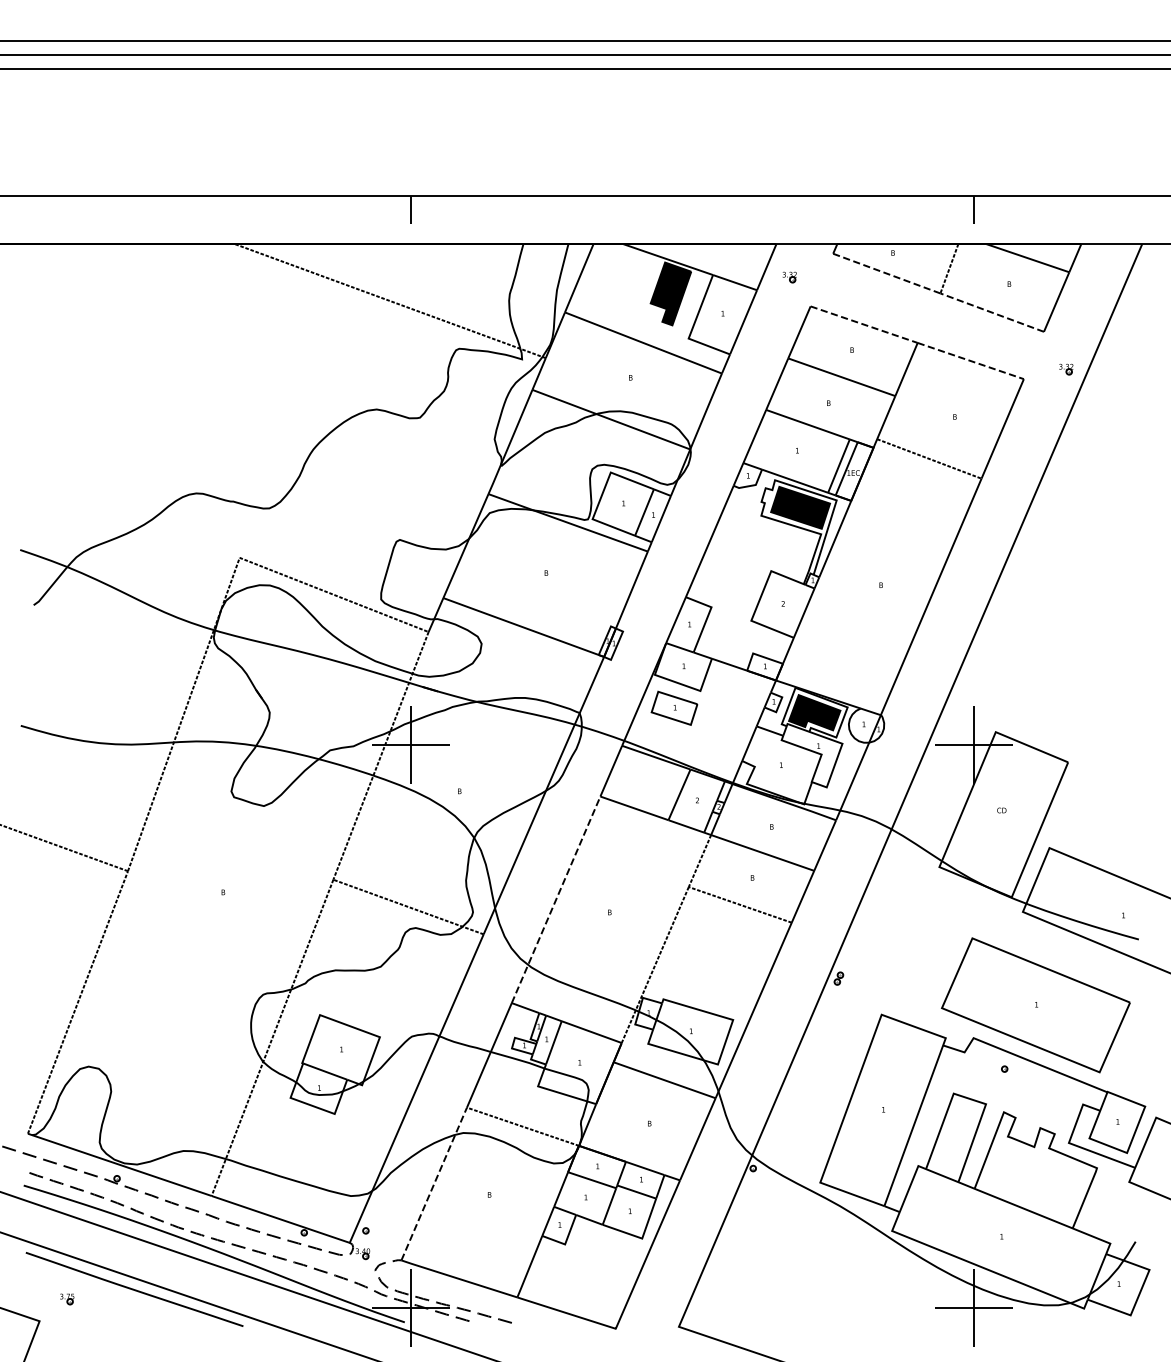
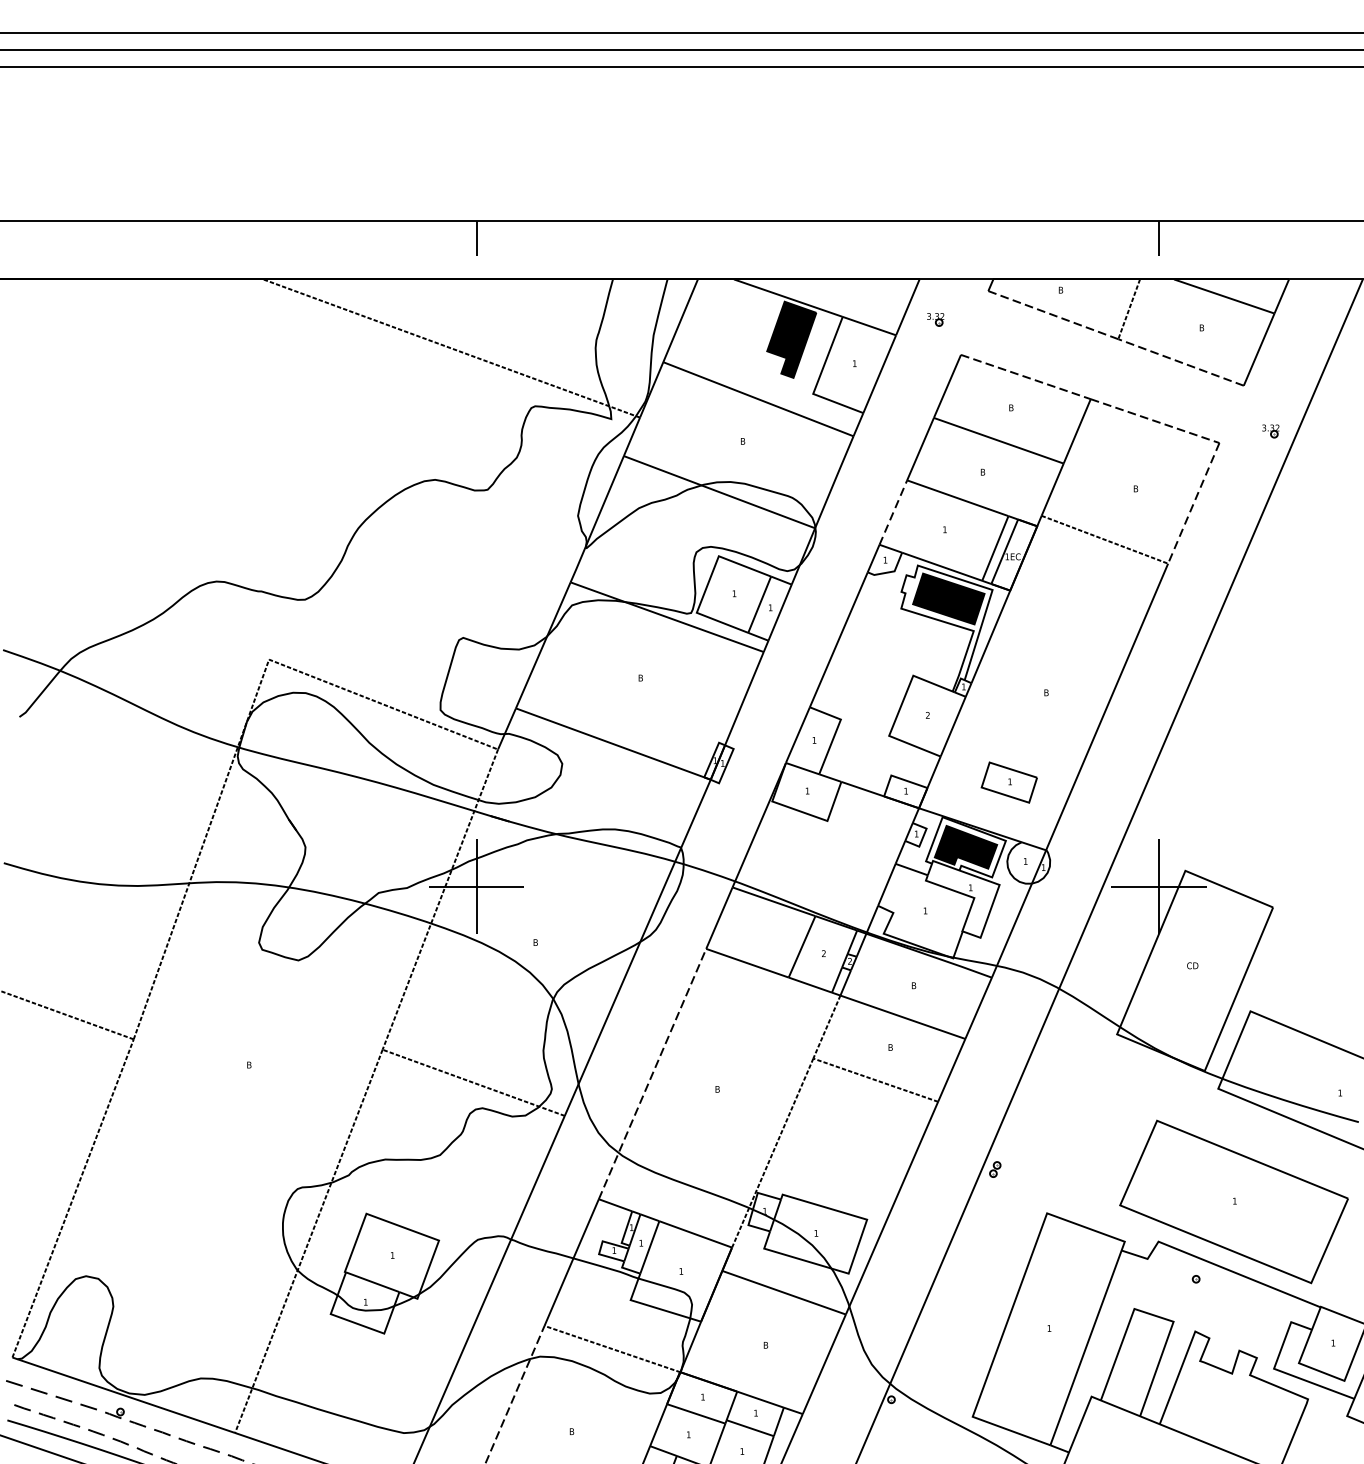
line: (1002, 429) -> (1193, 504), solid -> dashed
line: (754, 436) -> (892, 512), solid -> dashed
part: (674, 707) -> (1009, 781), moved

